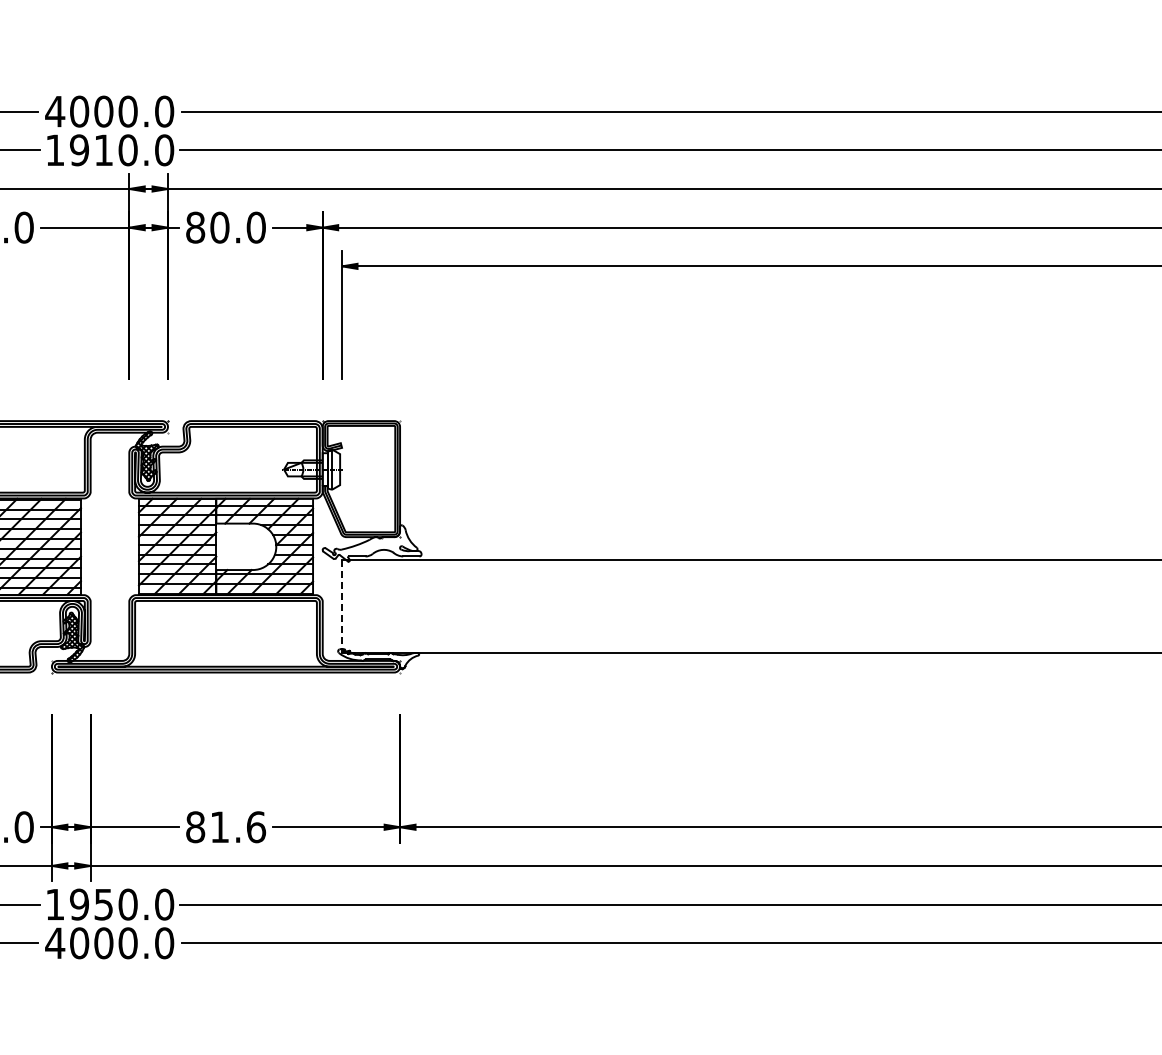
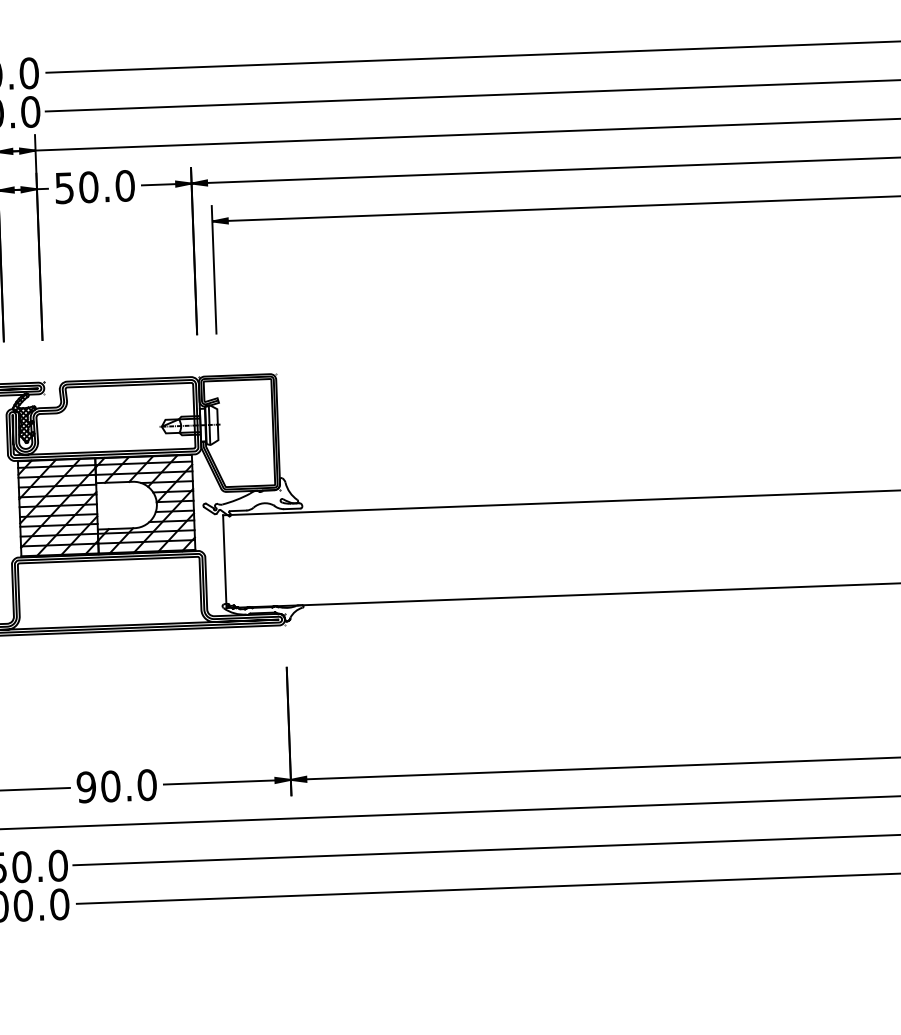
text: (195, 227) -> (64, 188), 80.0 -> 50.0
line: (342, 607) -> (225, 562), dashed -> solid
text: (226, 827) -> (117, 786), 81.6 -> 90.0

